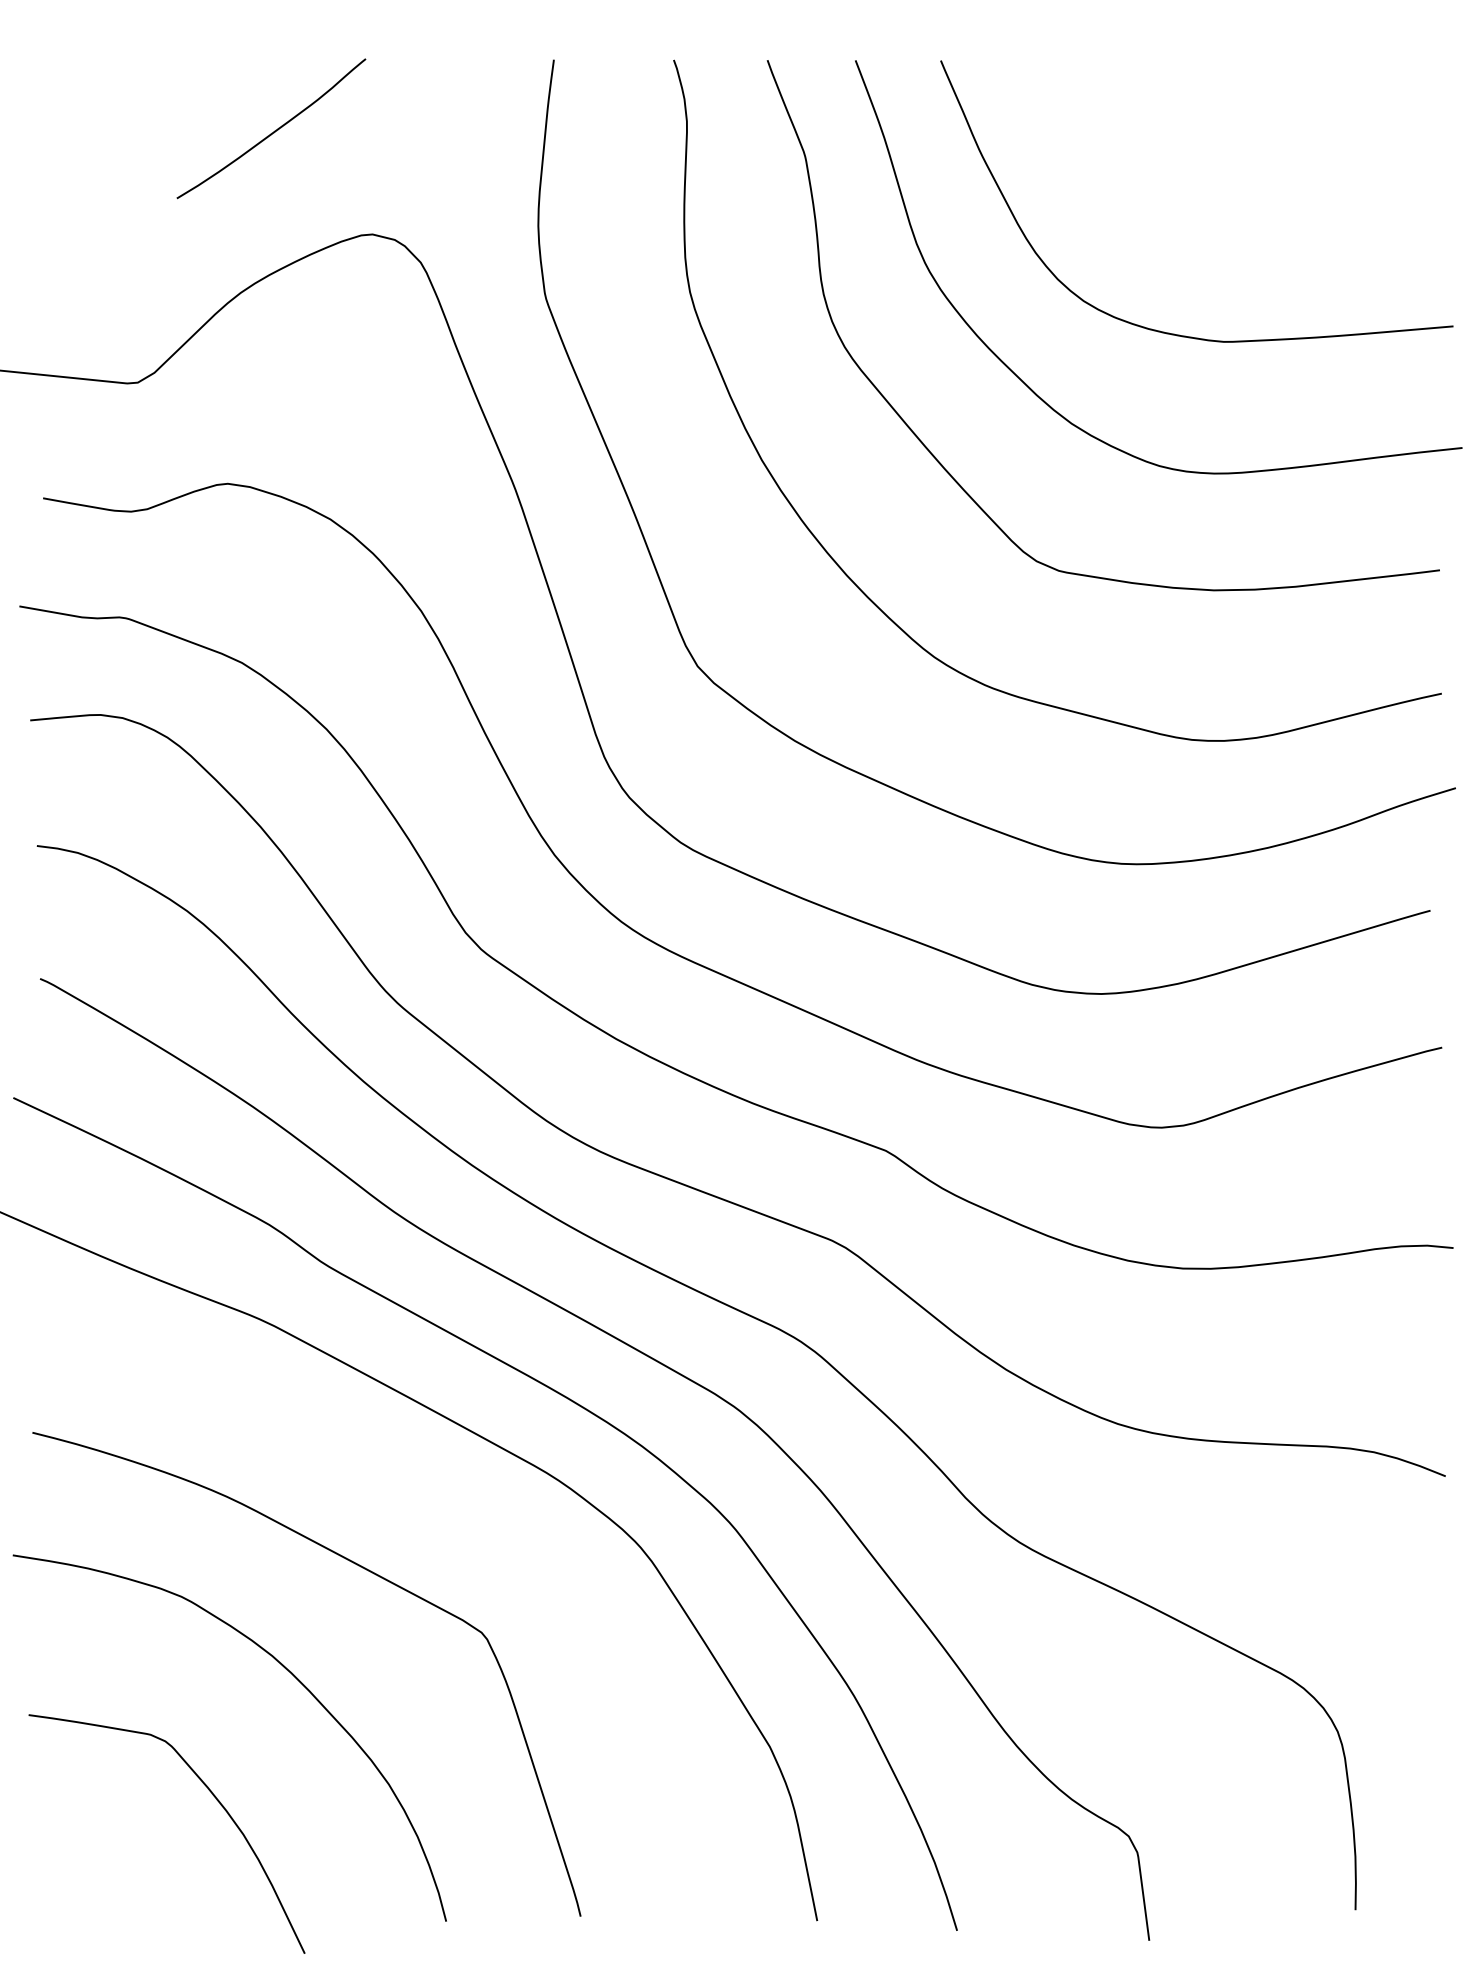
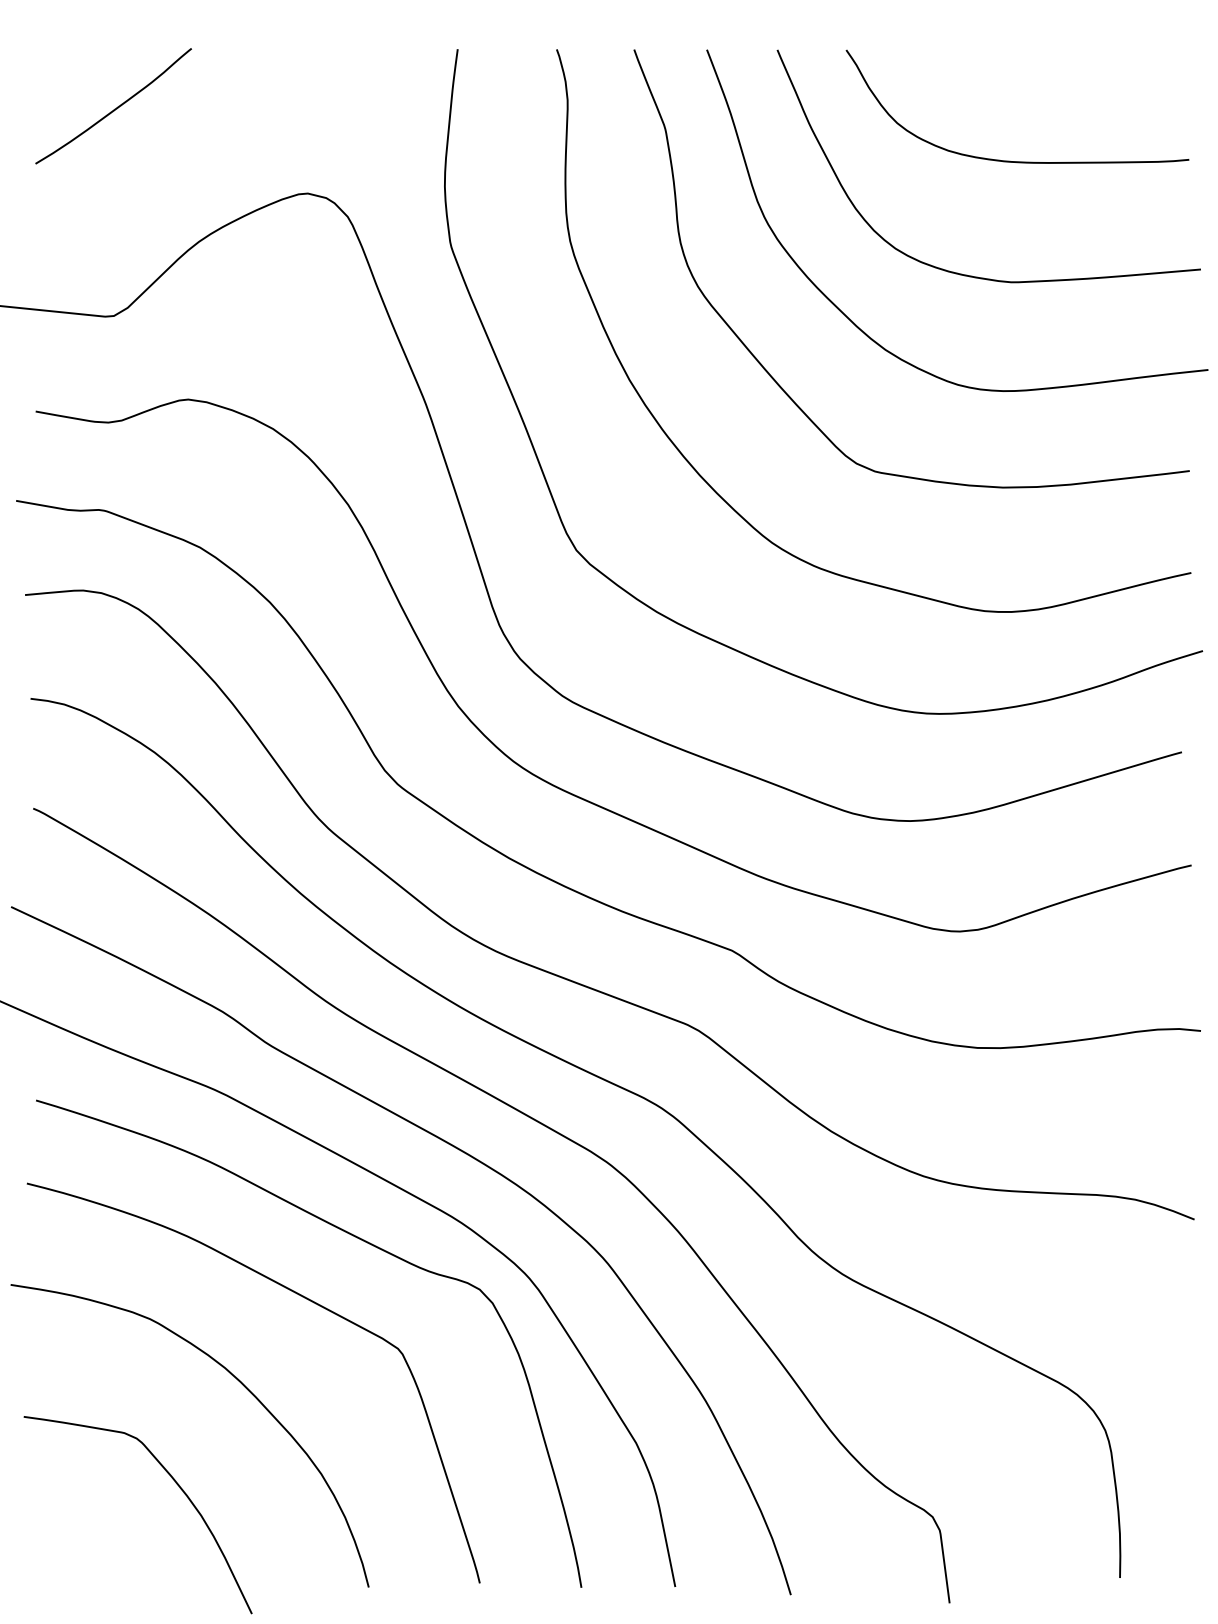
curve: (274, 130) -> (116, 107), moved
curve: (1231, 195) -> (1017, 161), added
curve: (435, 1500) -> (359, 1239), added

